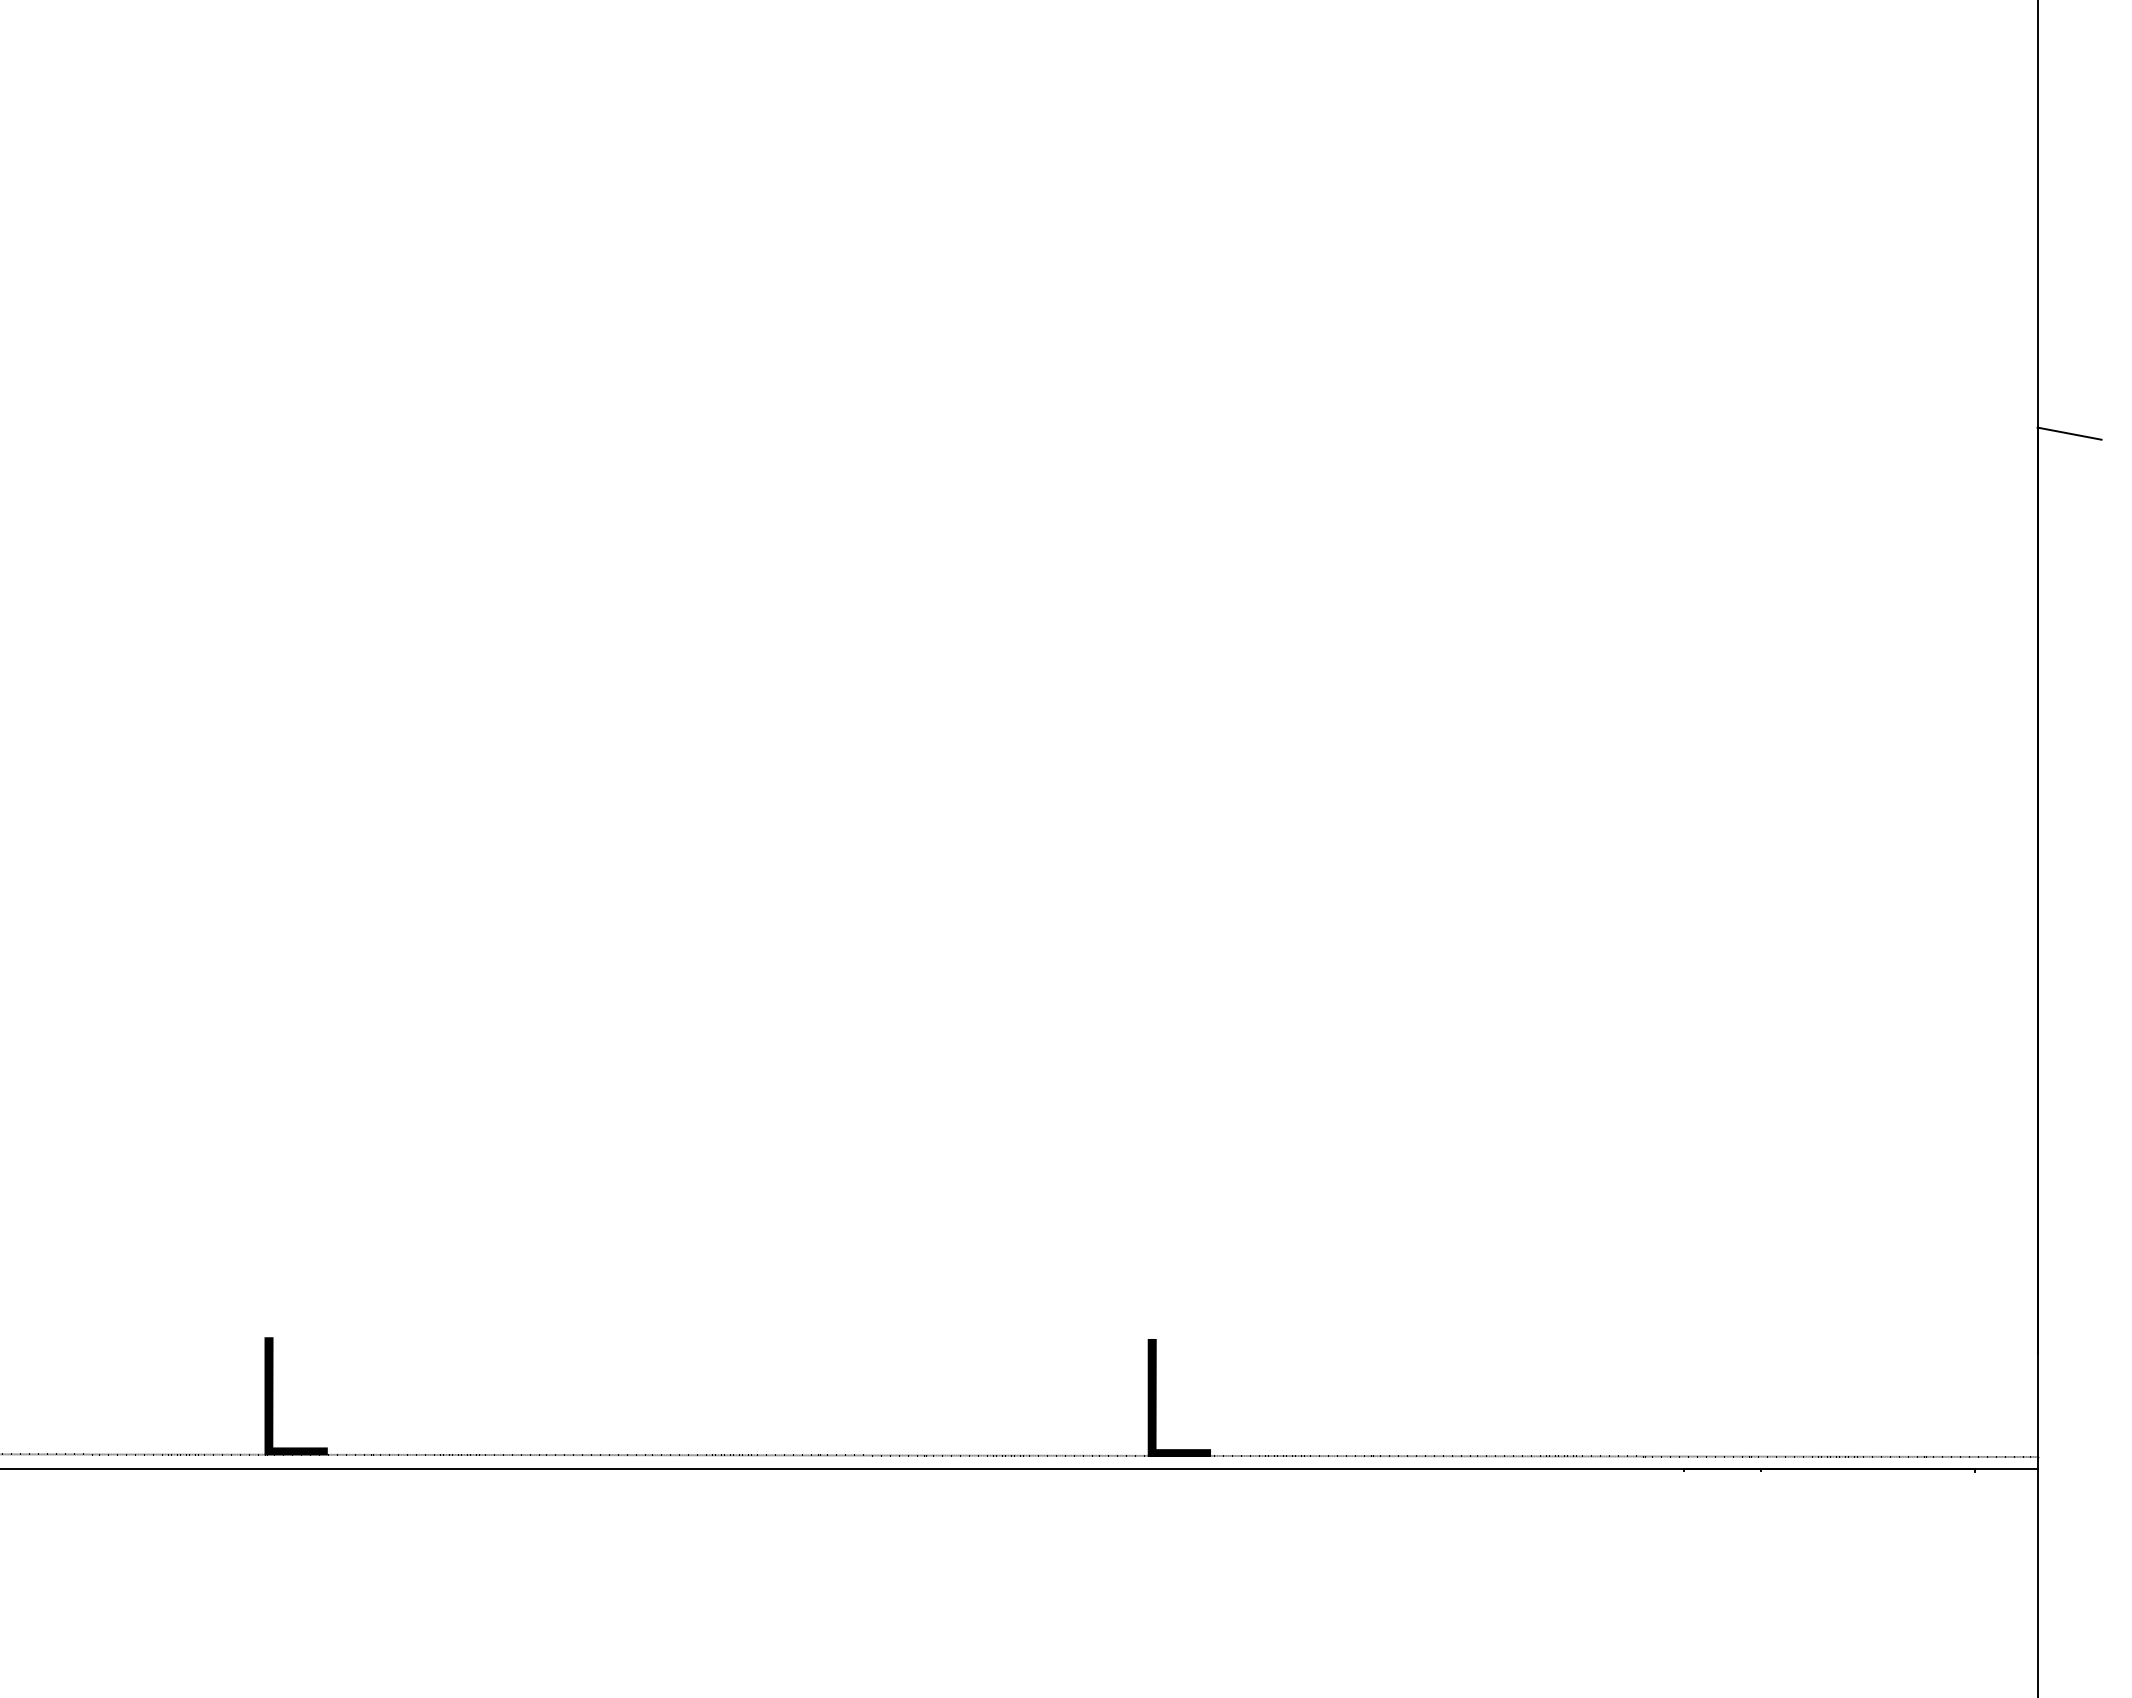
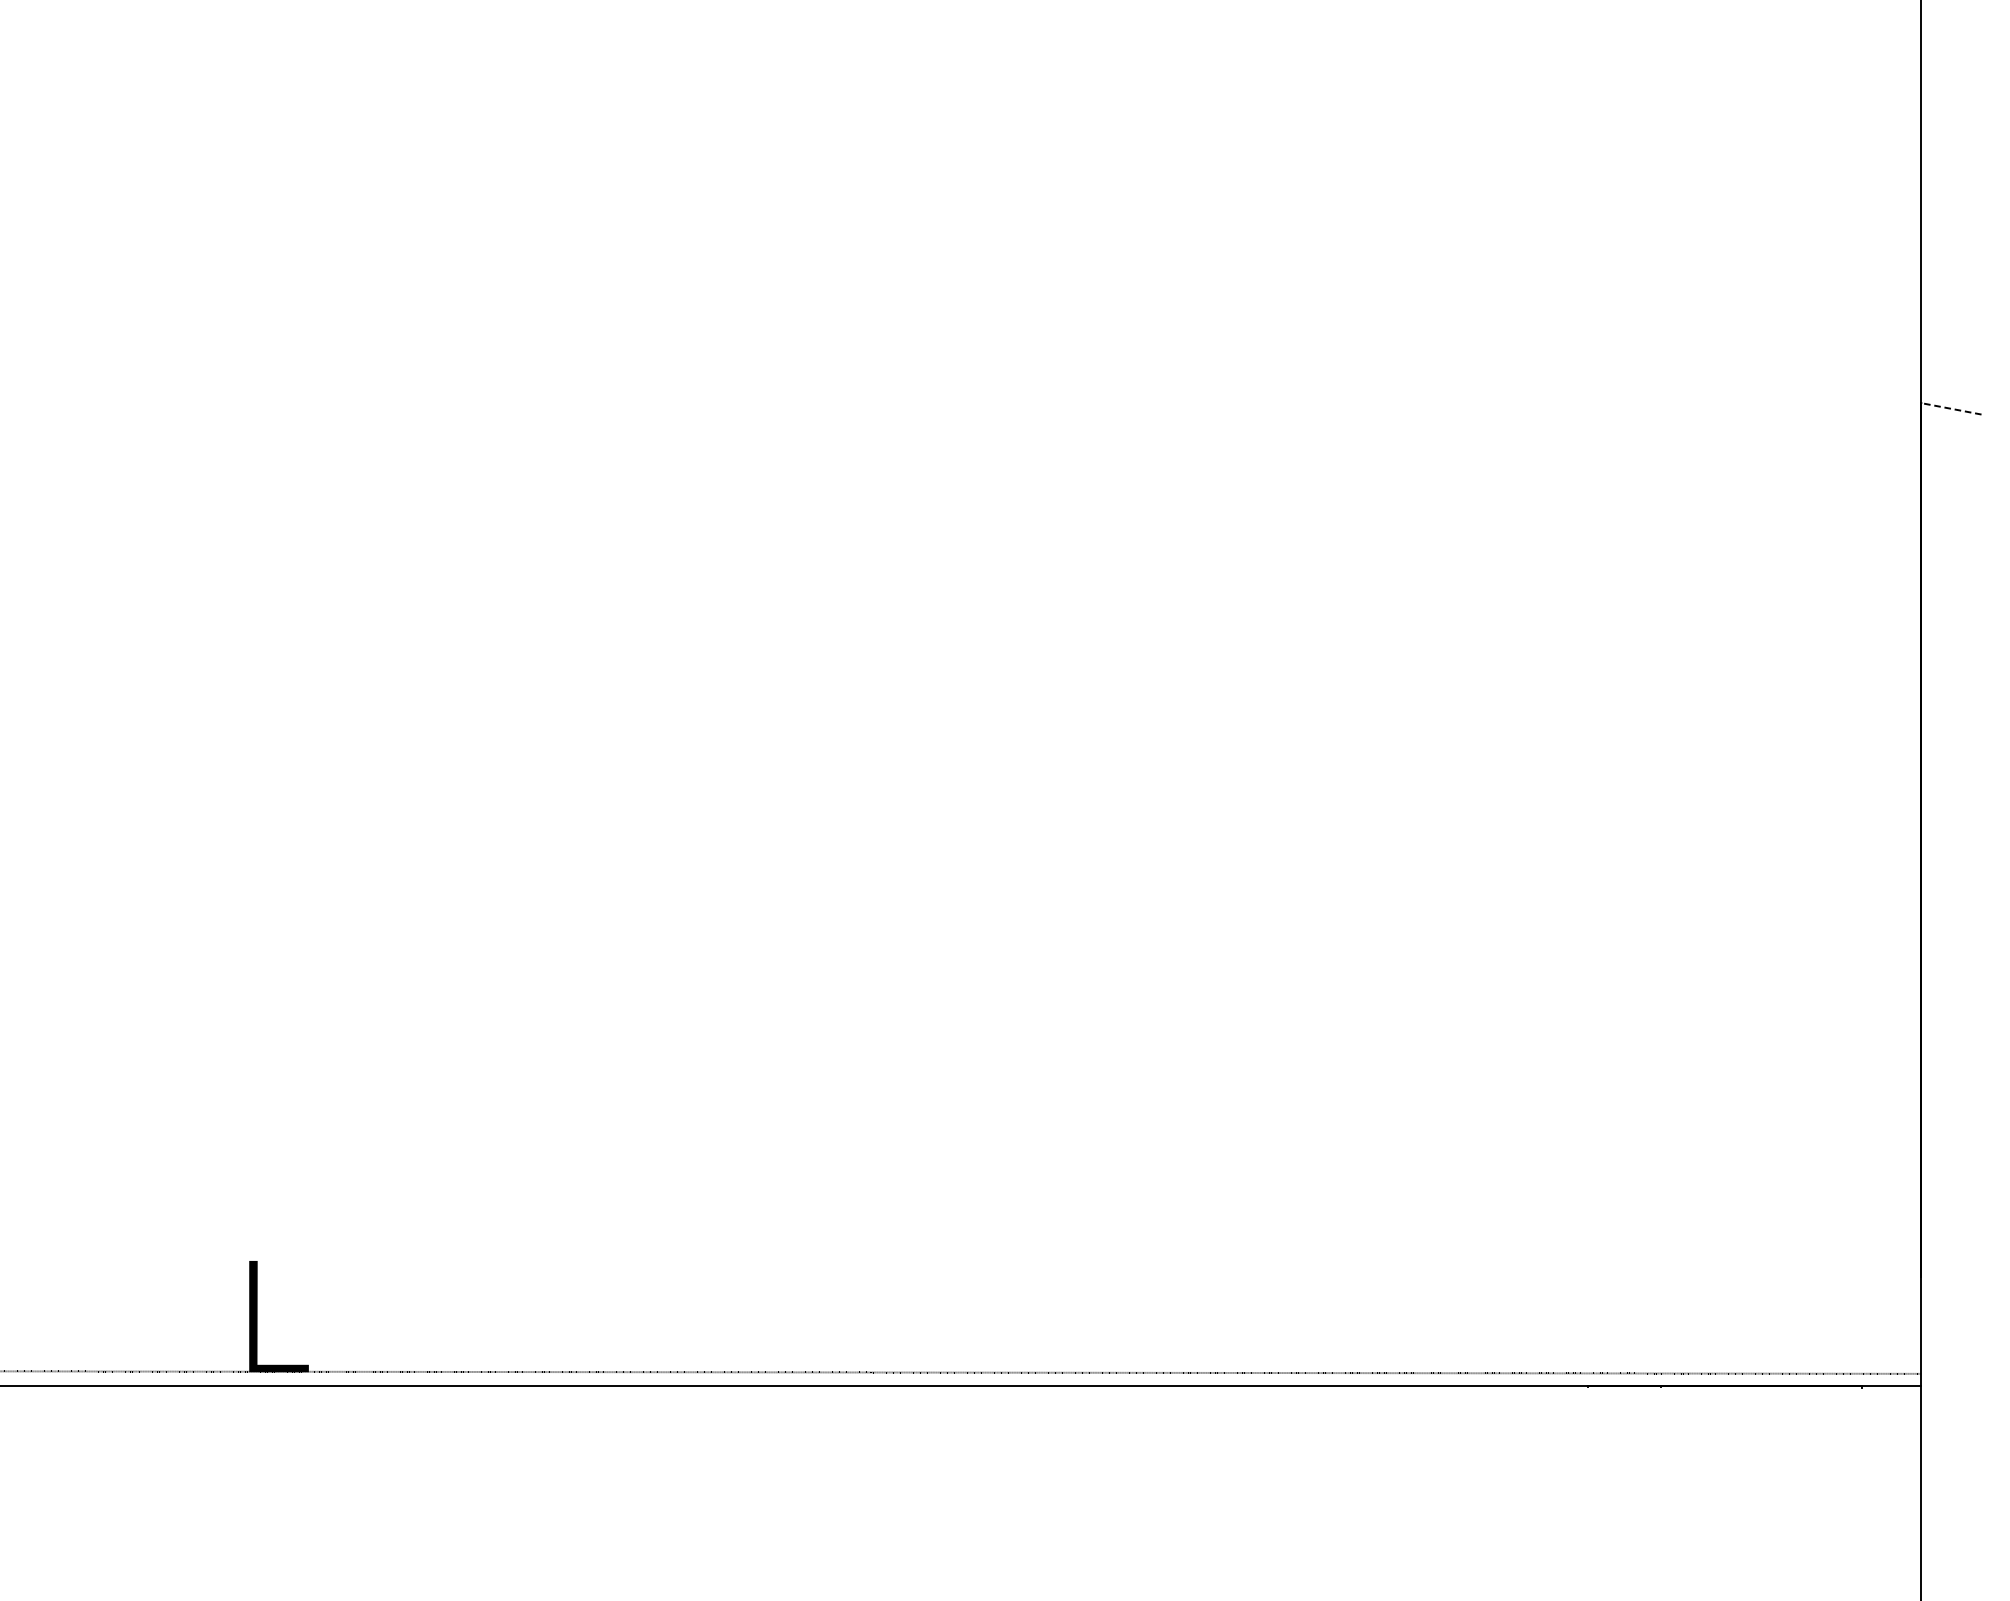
line: (2069, 433) -> (1951, 408), solid -> dashed
fill: (1179, 1397) -> (1112, 1317), removed

